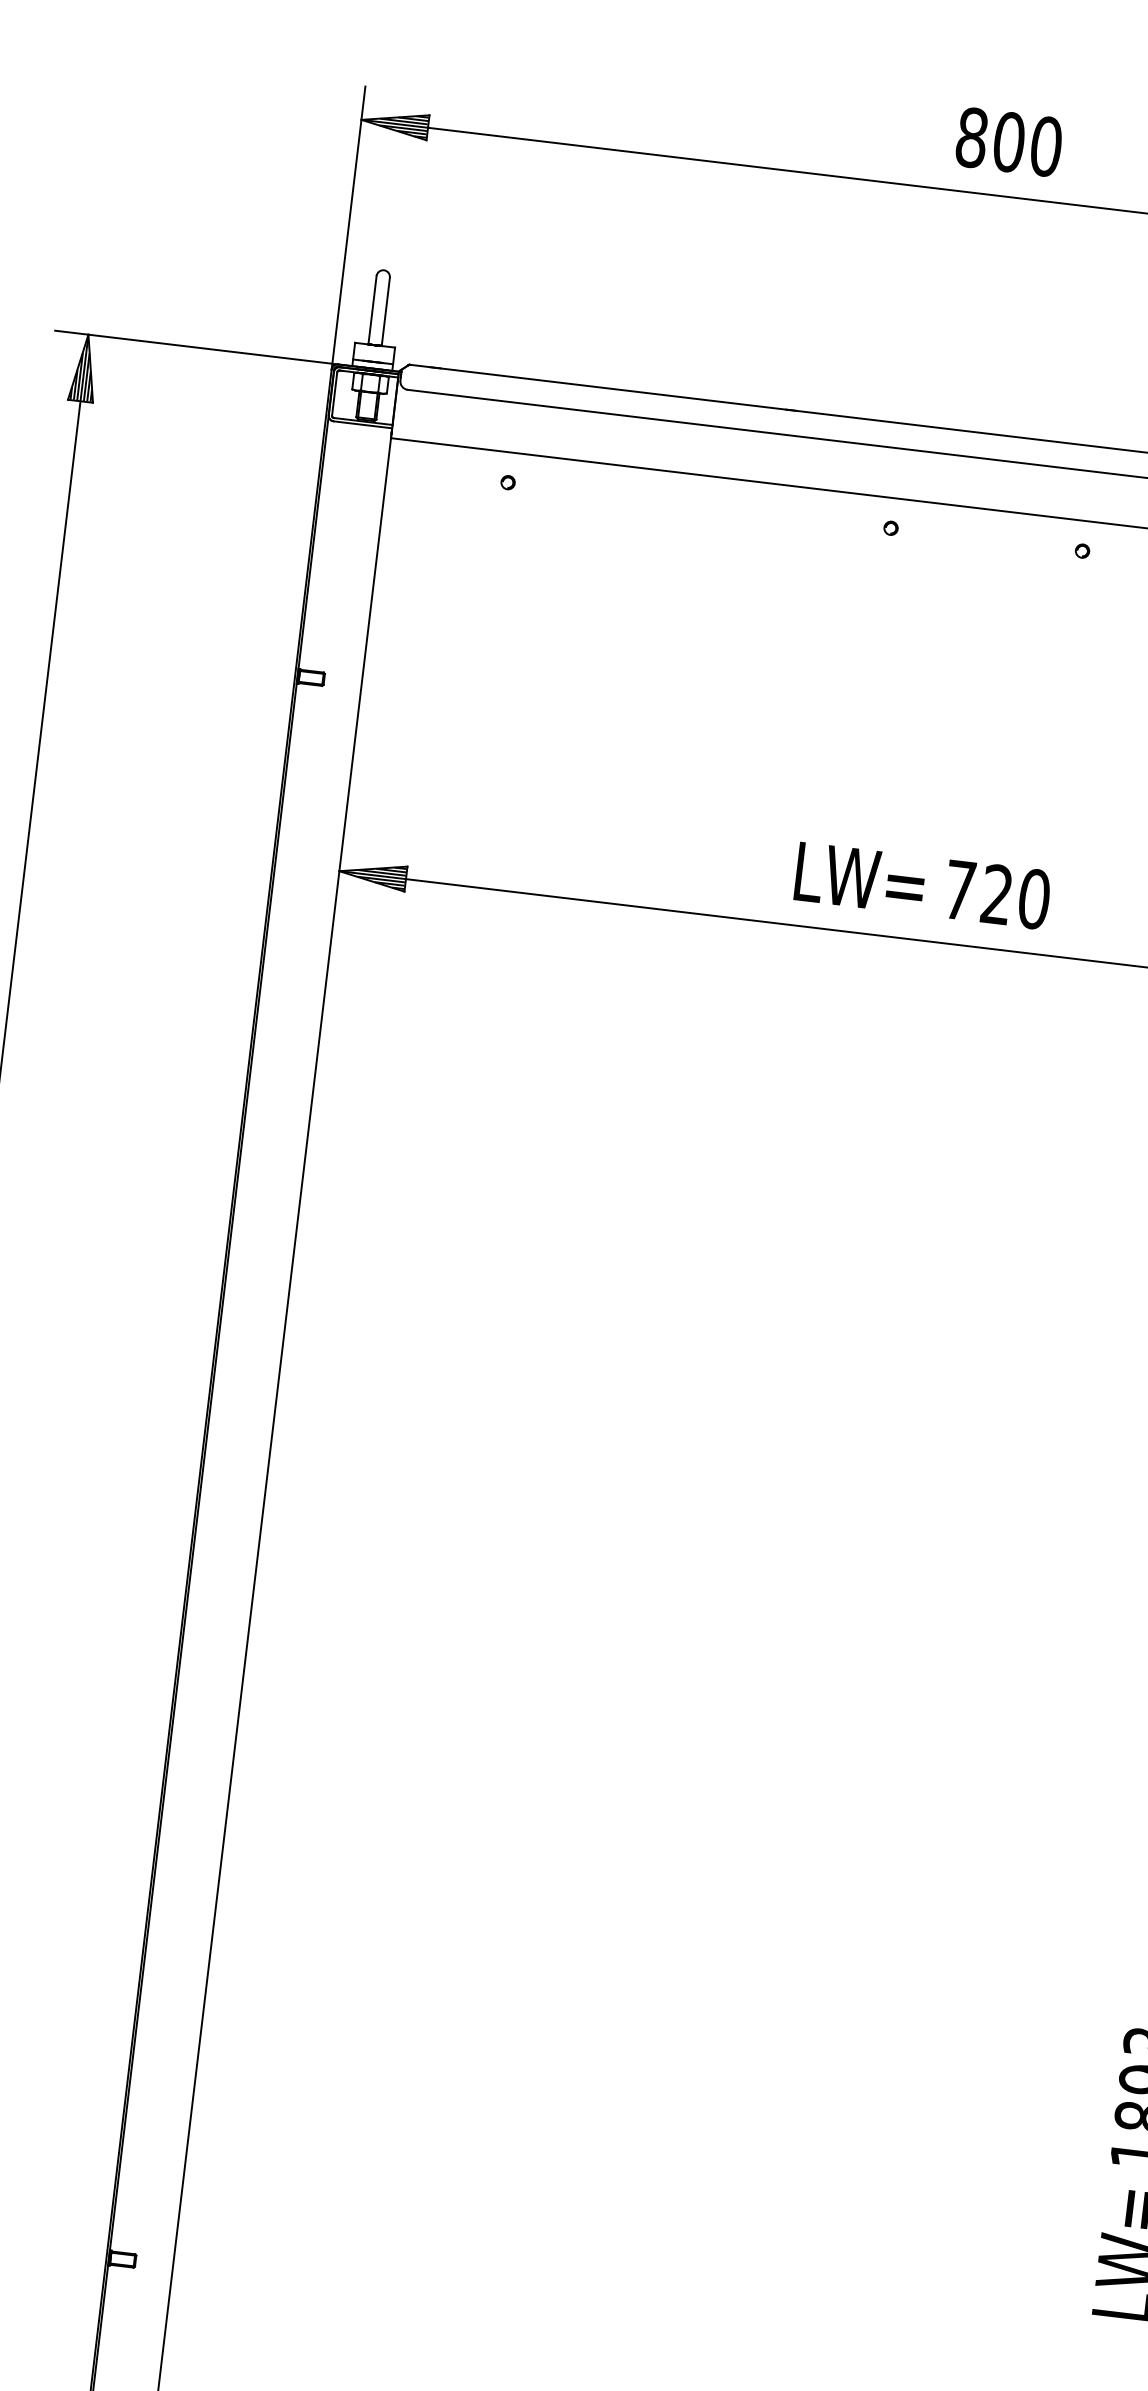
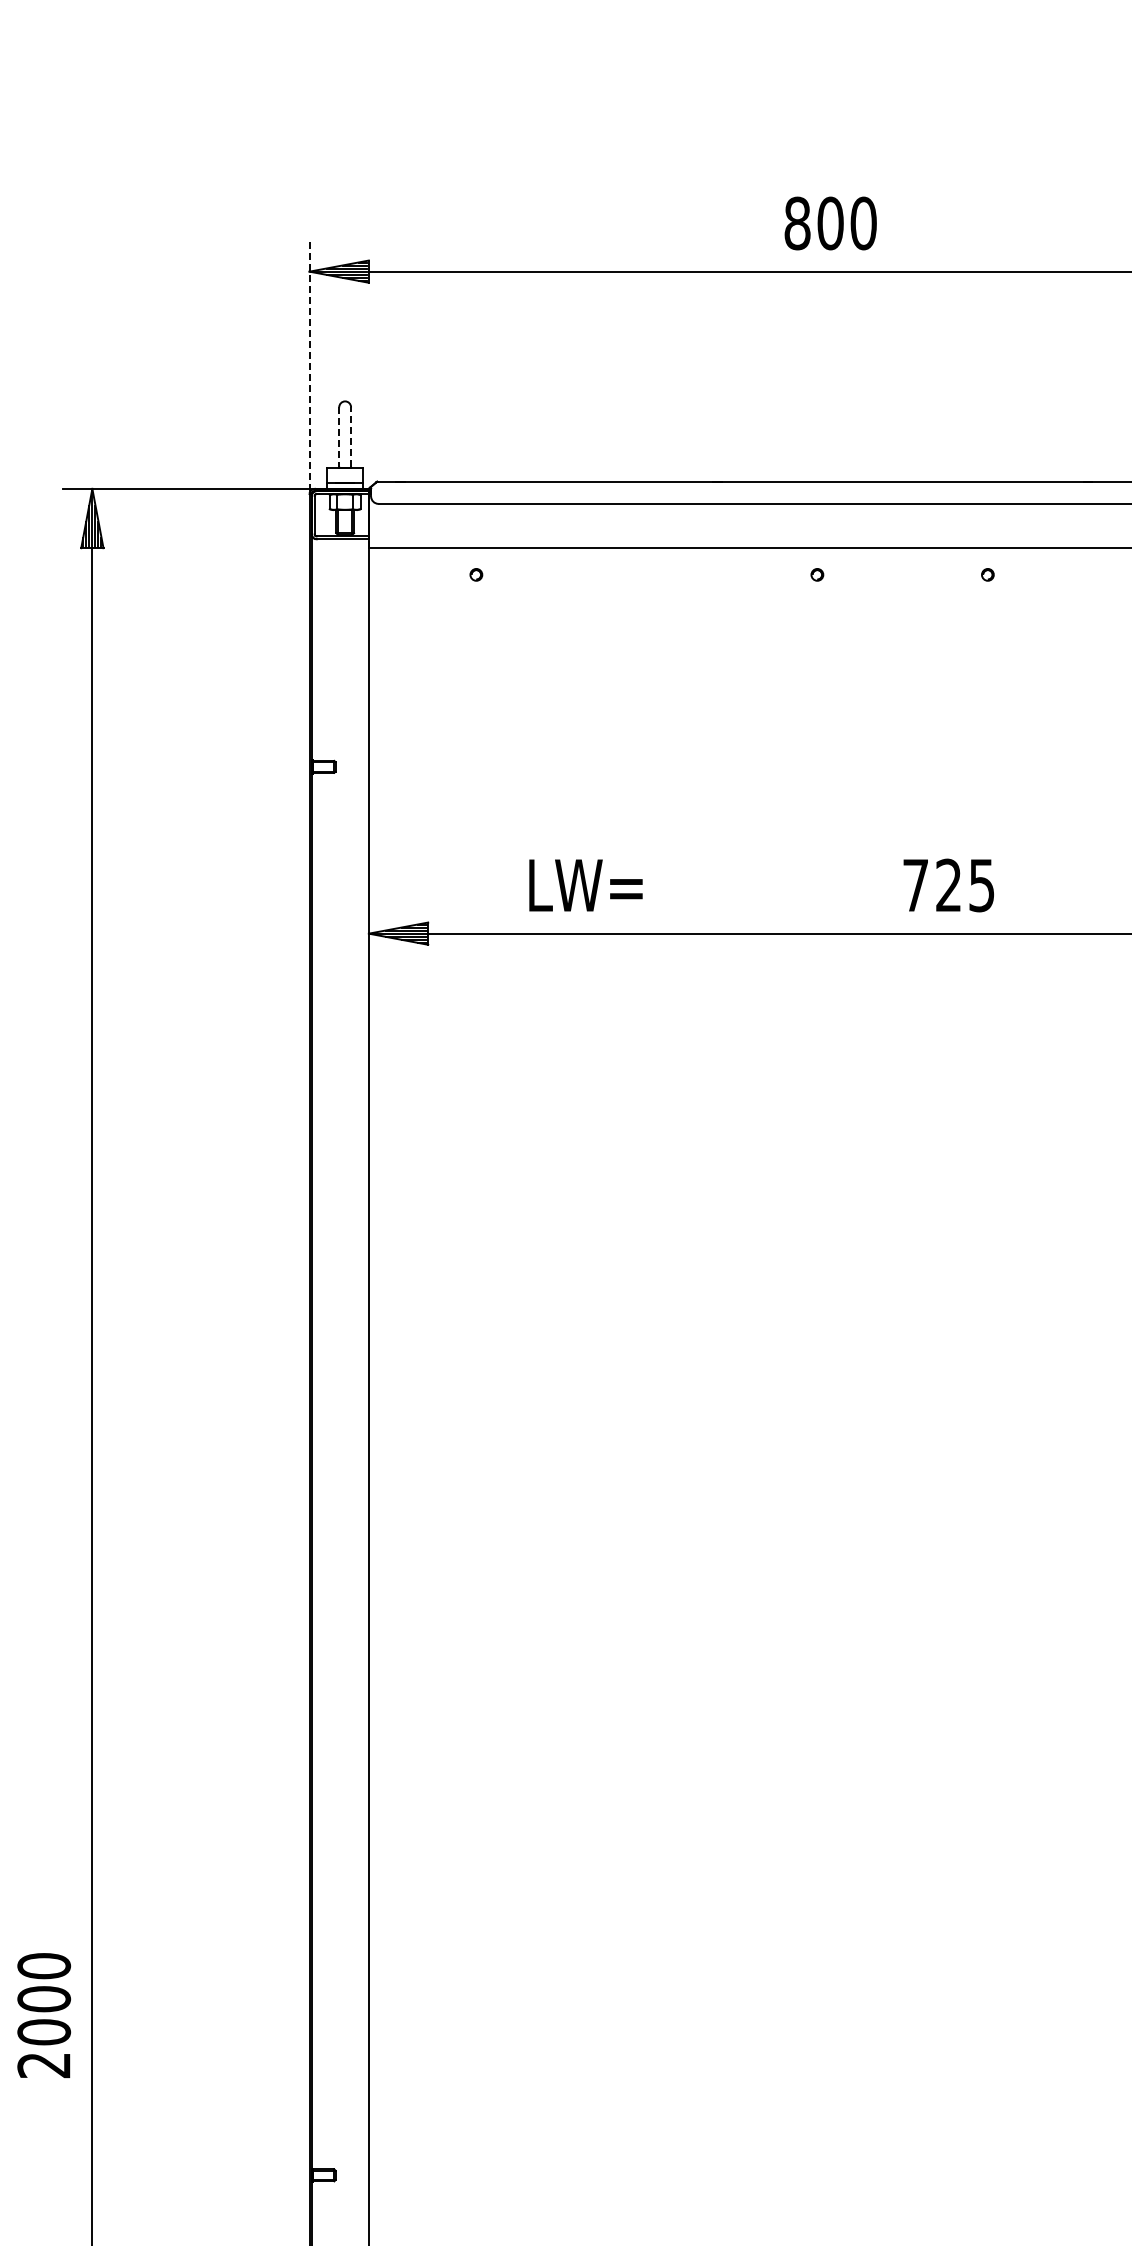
text: (1009, 142) -> (830, 223), moved
line: (348, 228) -> (309, 368), solid -> dashed
line: (372, 308) -> (339, 436), solid -> dashed
line: (386, 310) -> (351, 436), solid -> dashed
text: (859, 878) -> (585, 885), moved
text: (1034, 899) -> (982, 885), 720 -> 725

